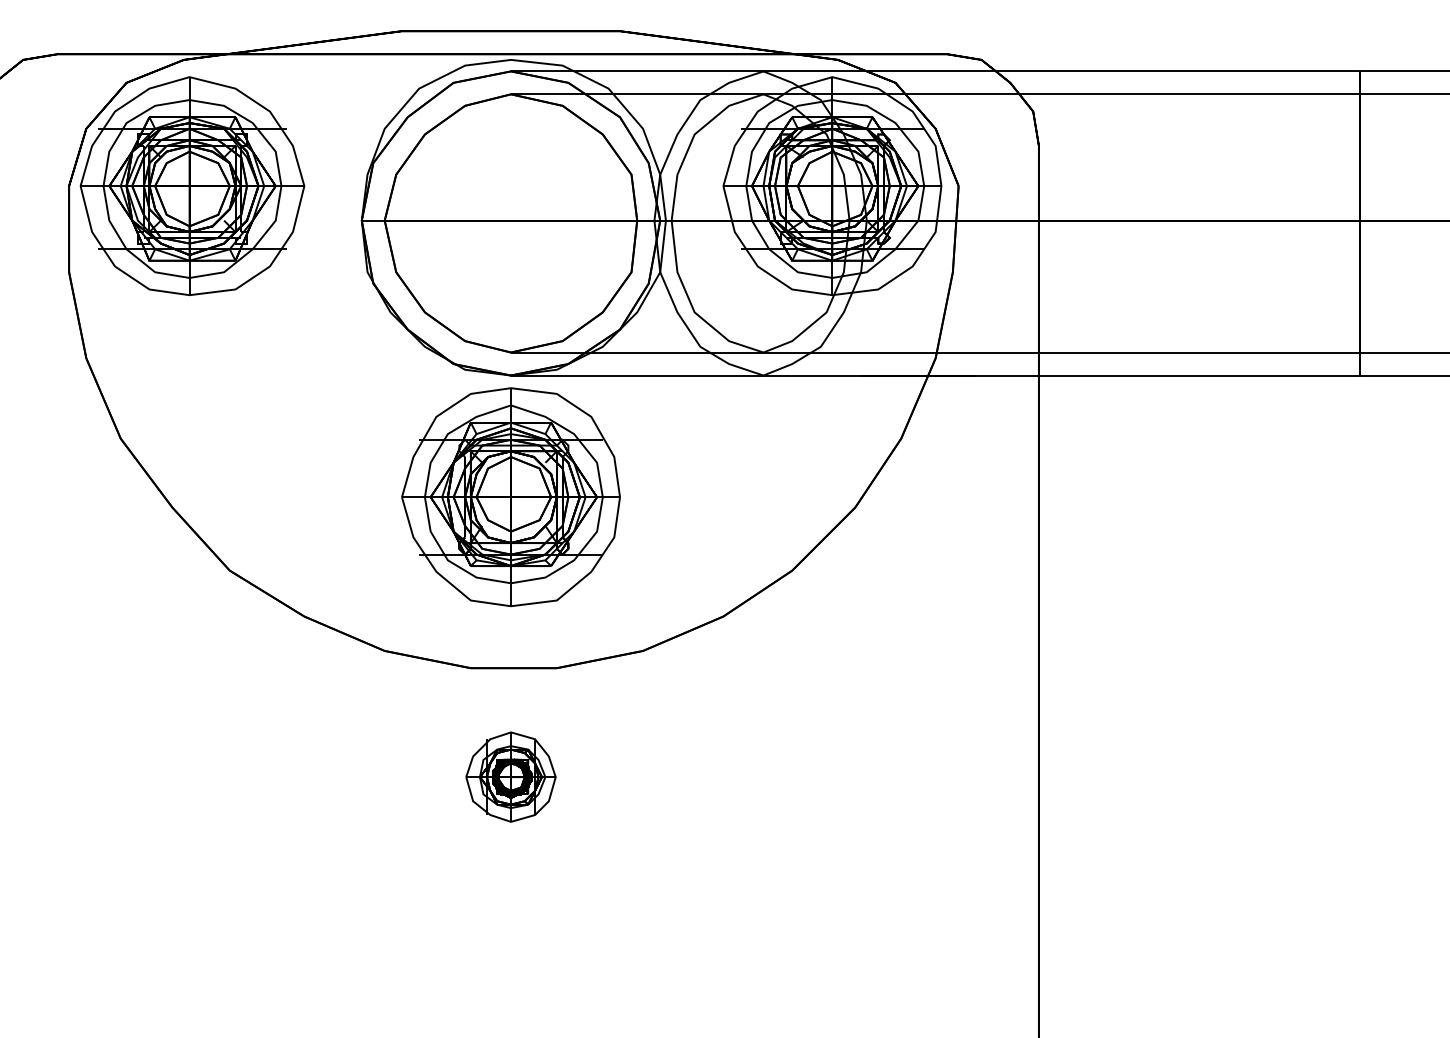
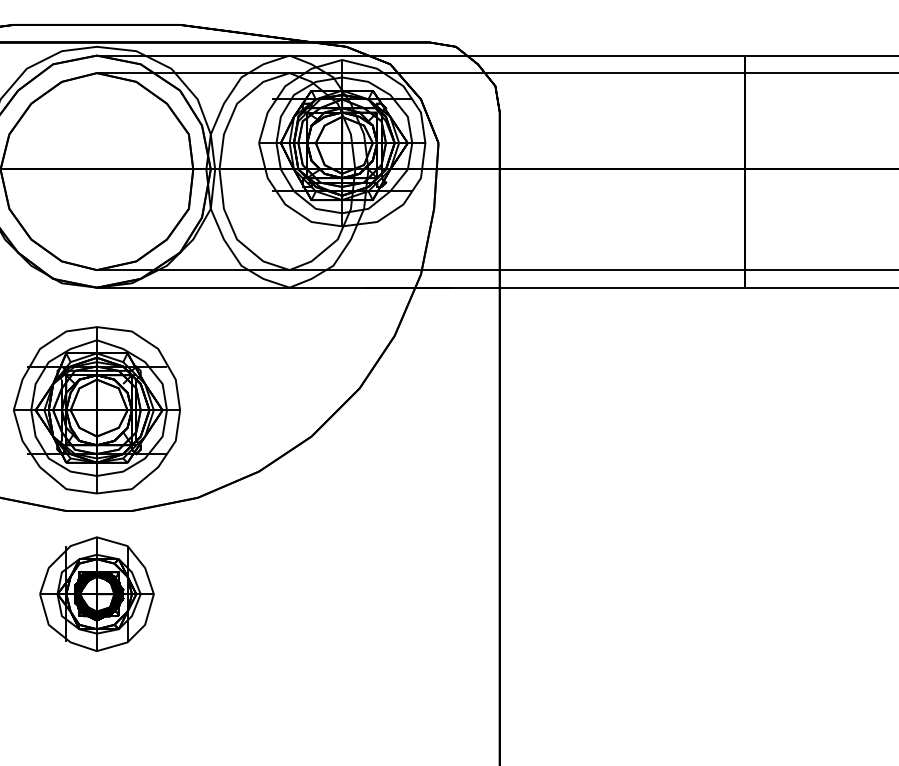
part: (510, 497) -> (96, 410), moved
part: (510, 776) -> (96, 593), size x1.67

